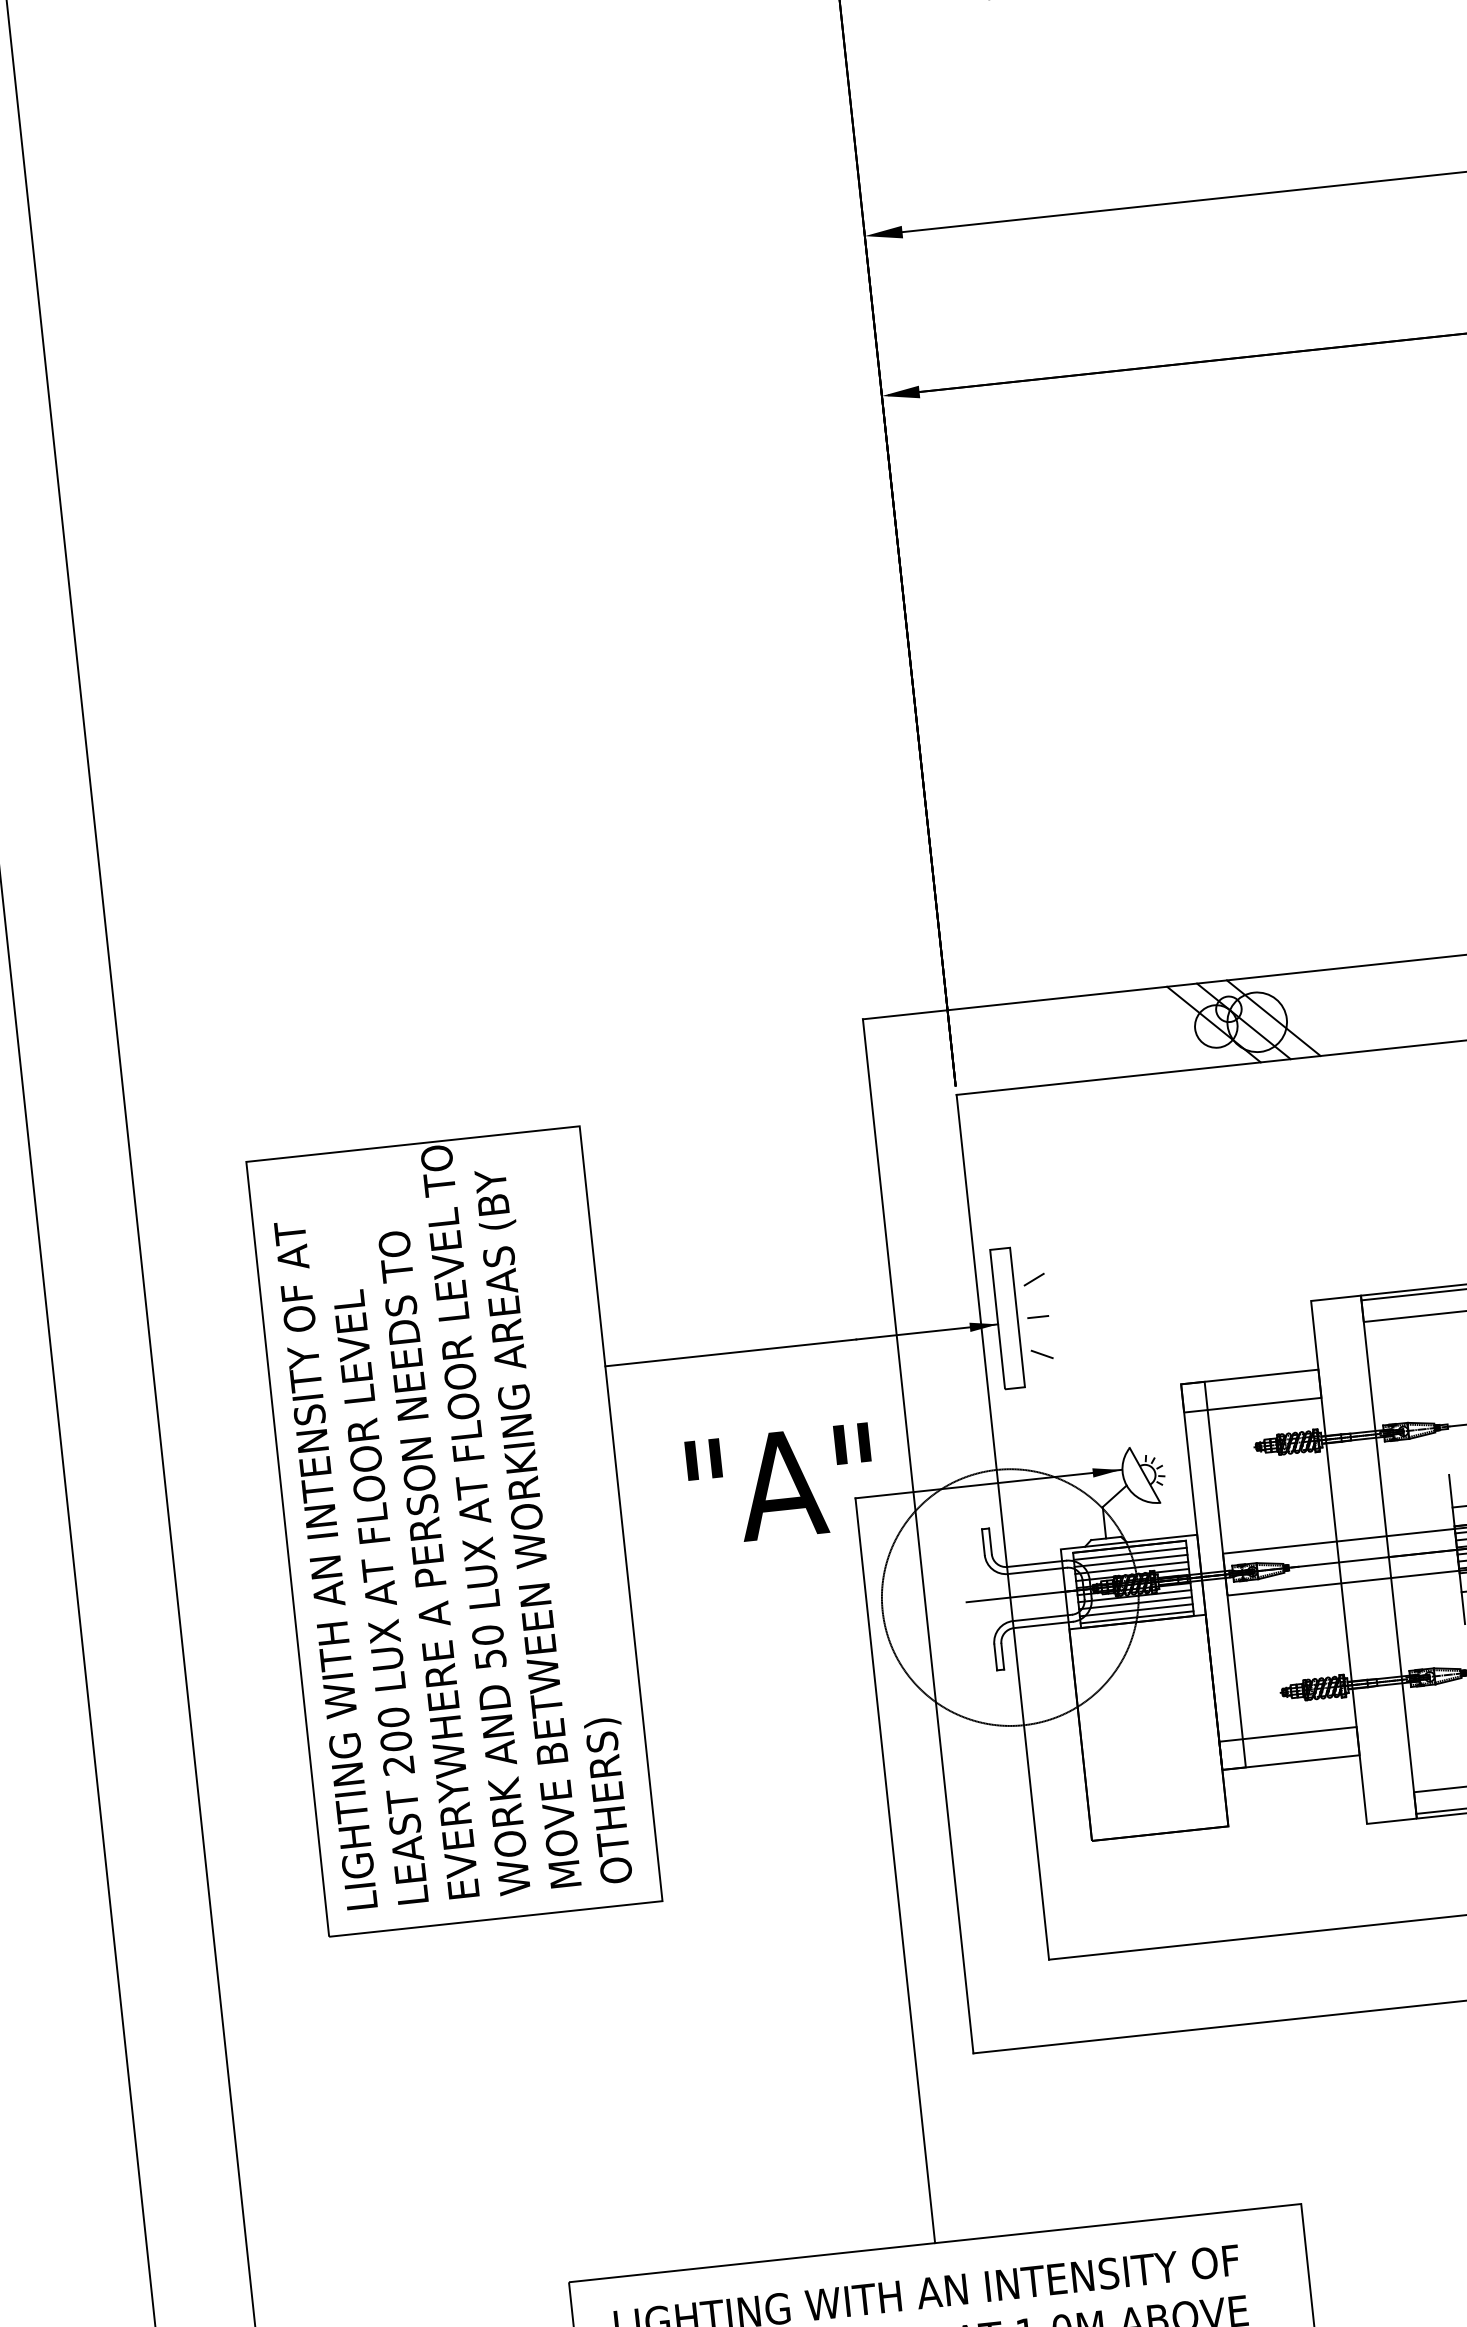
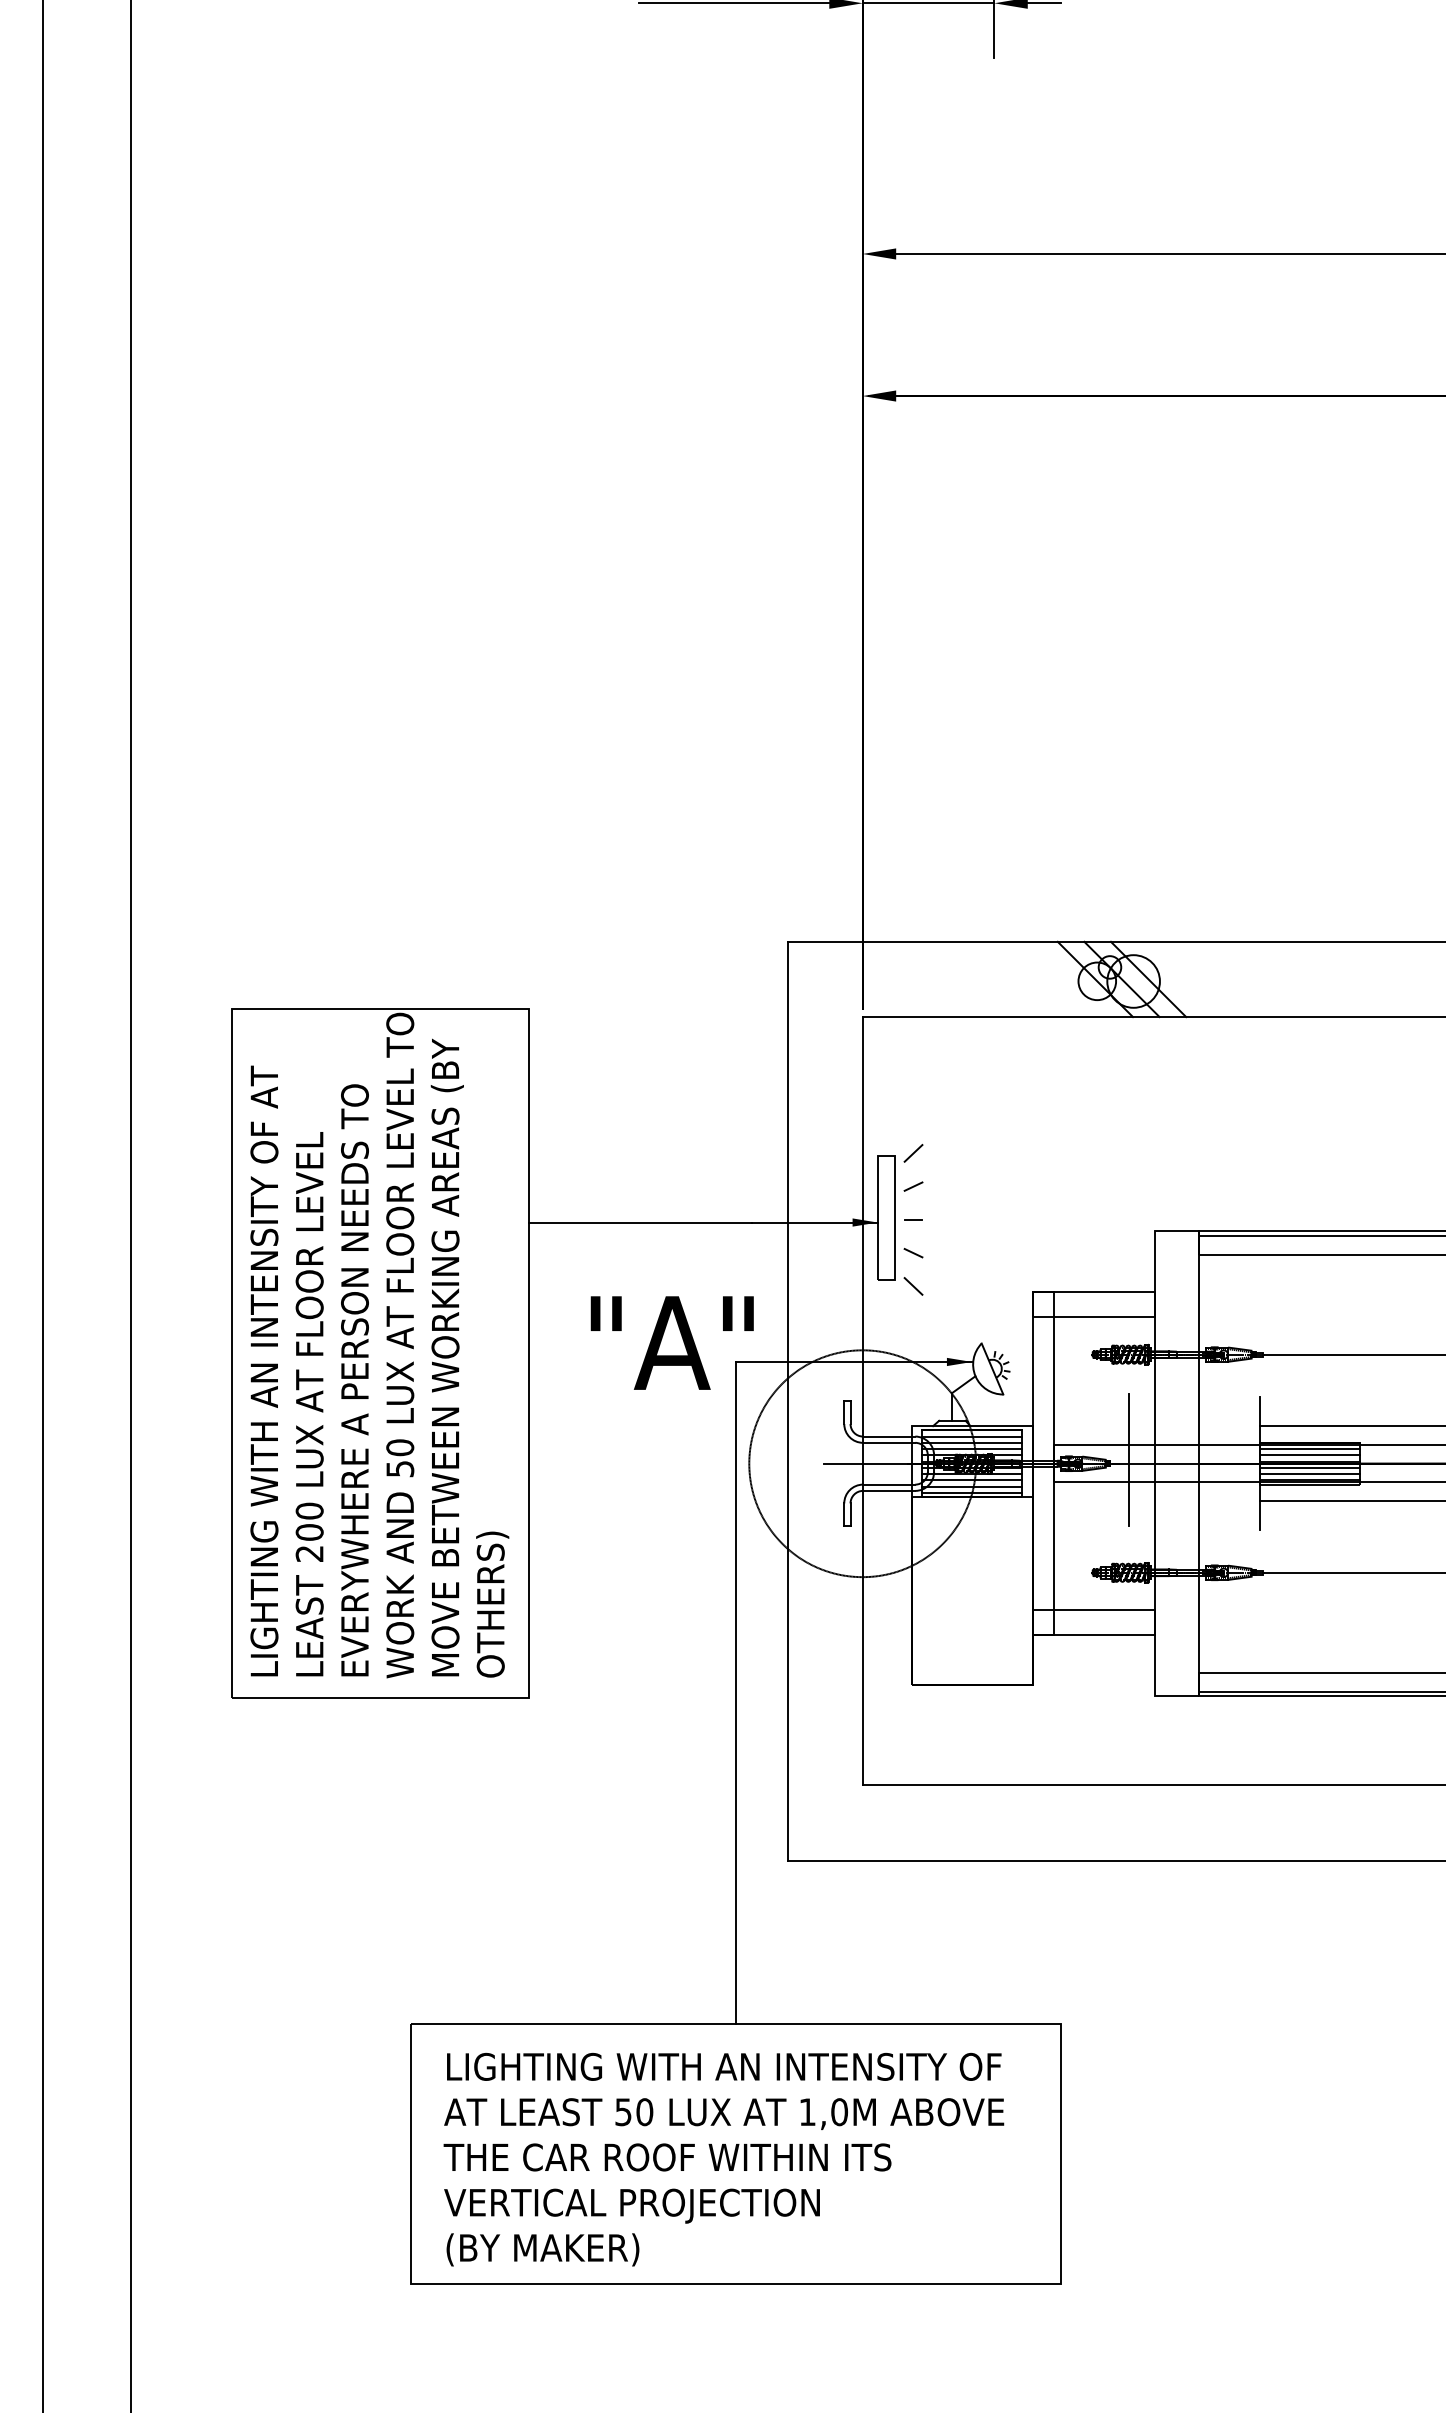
line: (1030, 1242) -> (913, 1153), added
line: (1046, 1392) -> (913, 1286), added
line: (1310, 1561) -> (1129, 1460), added

